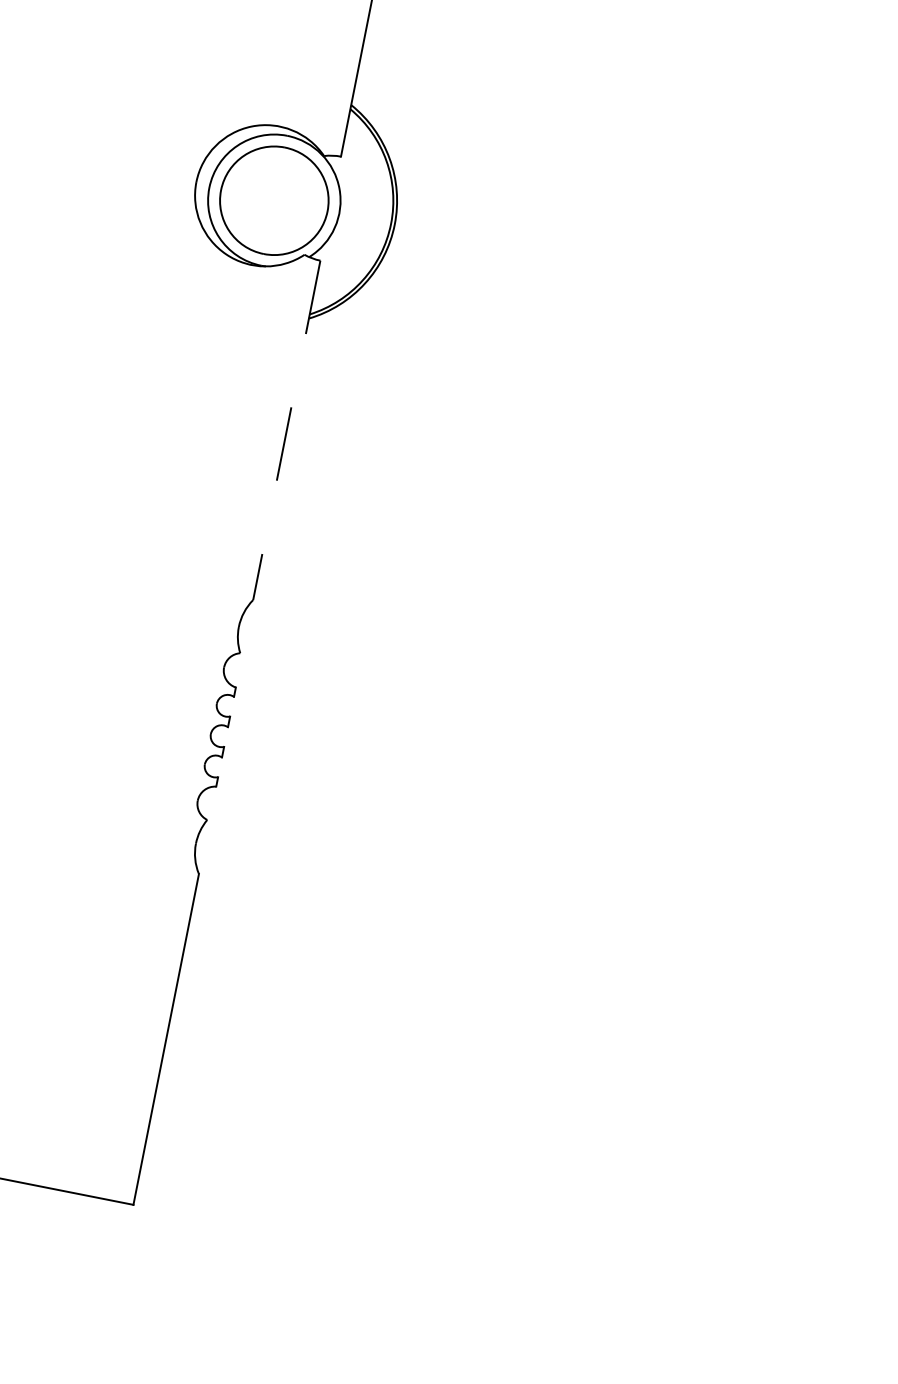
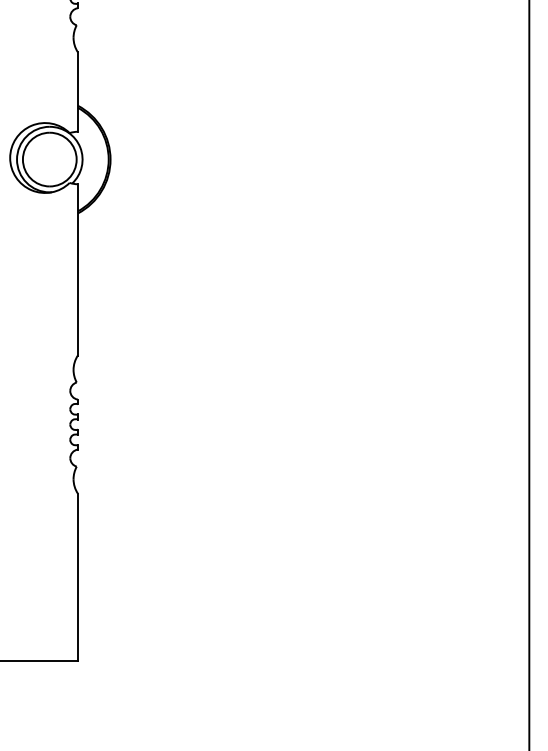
line: (286, 429) -> (77, 269), dashed -> solid

